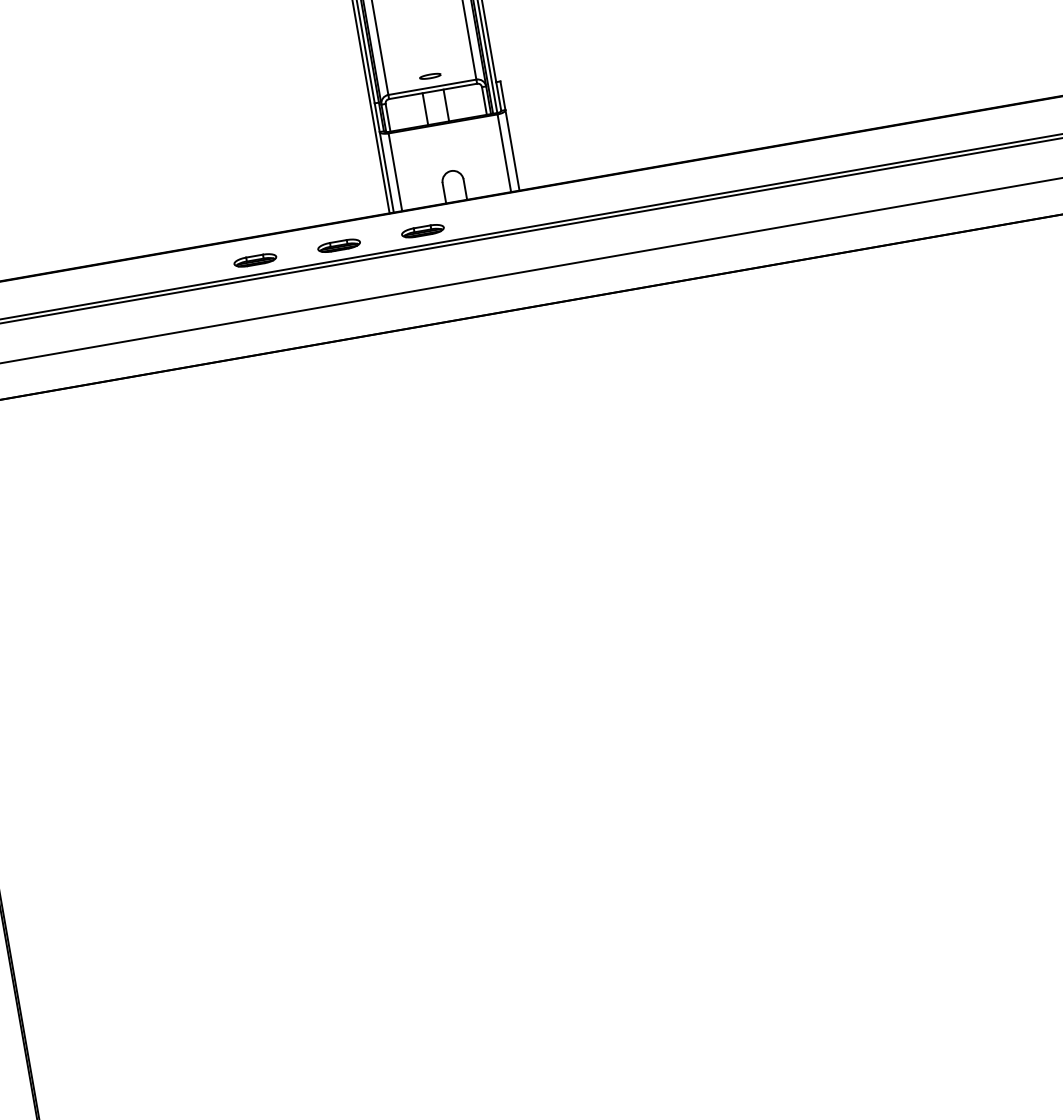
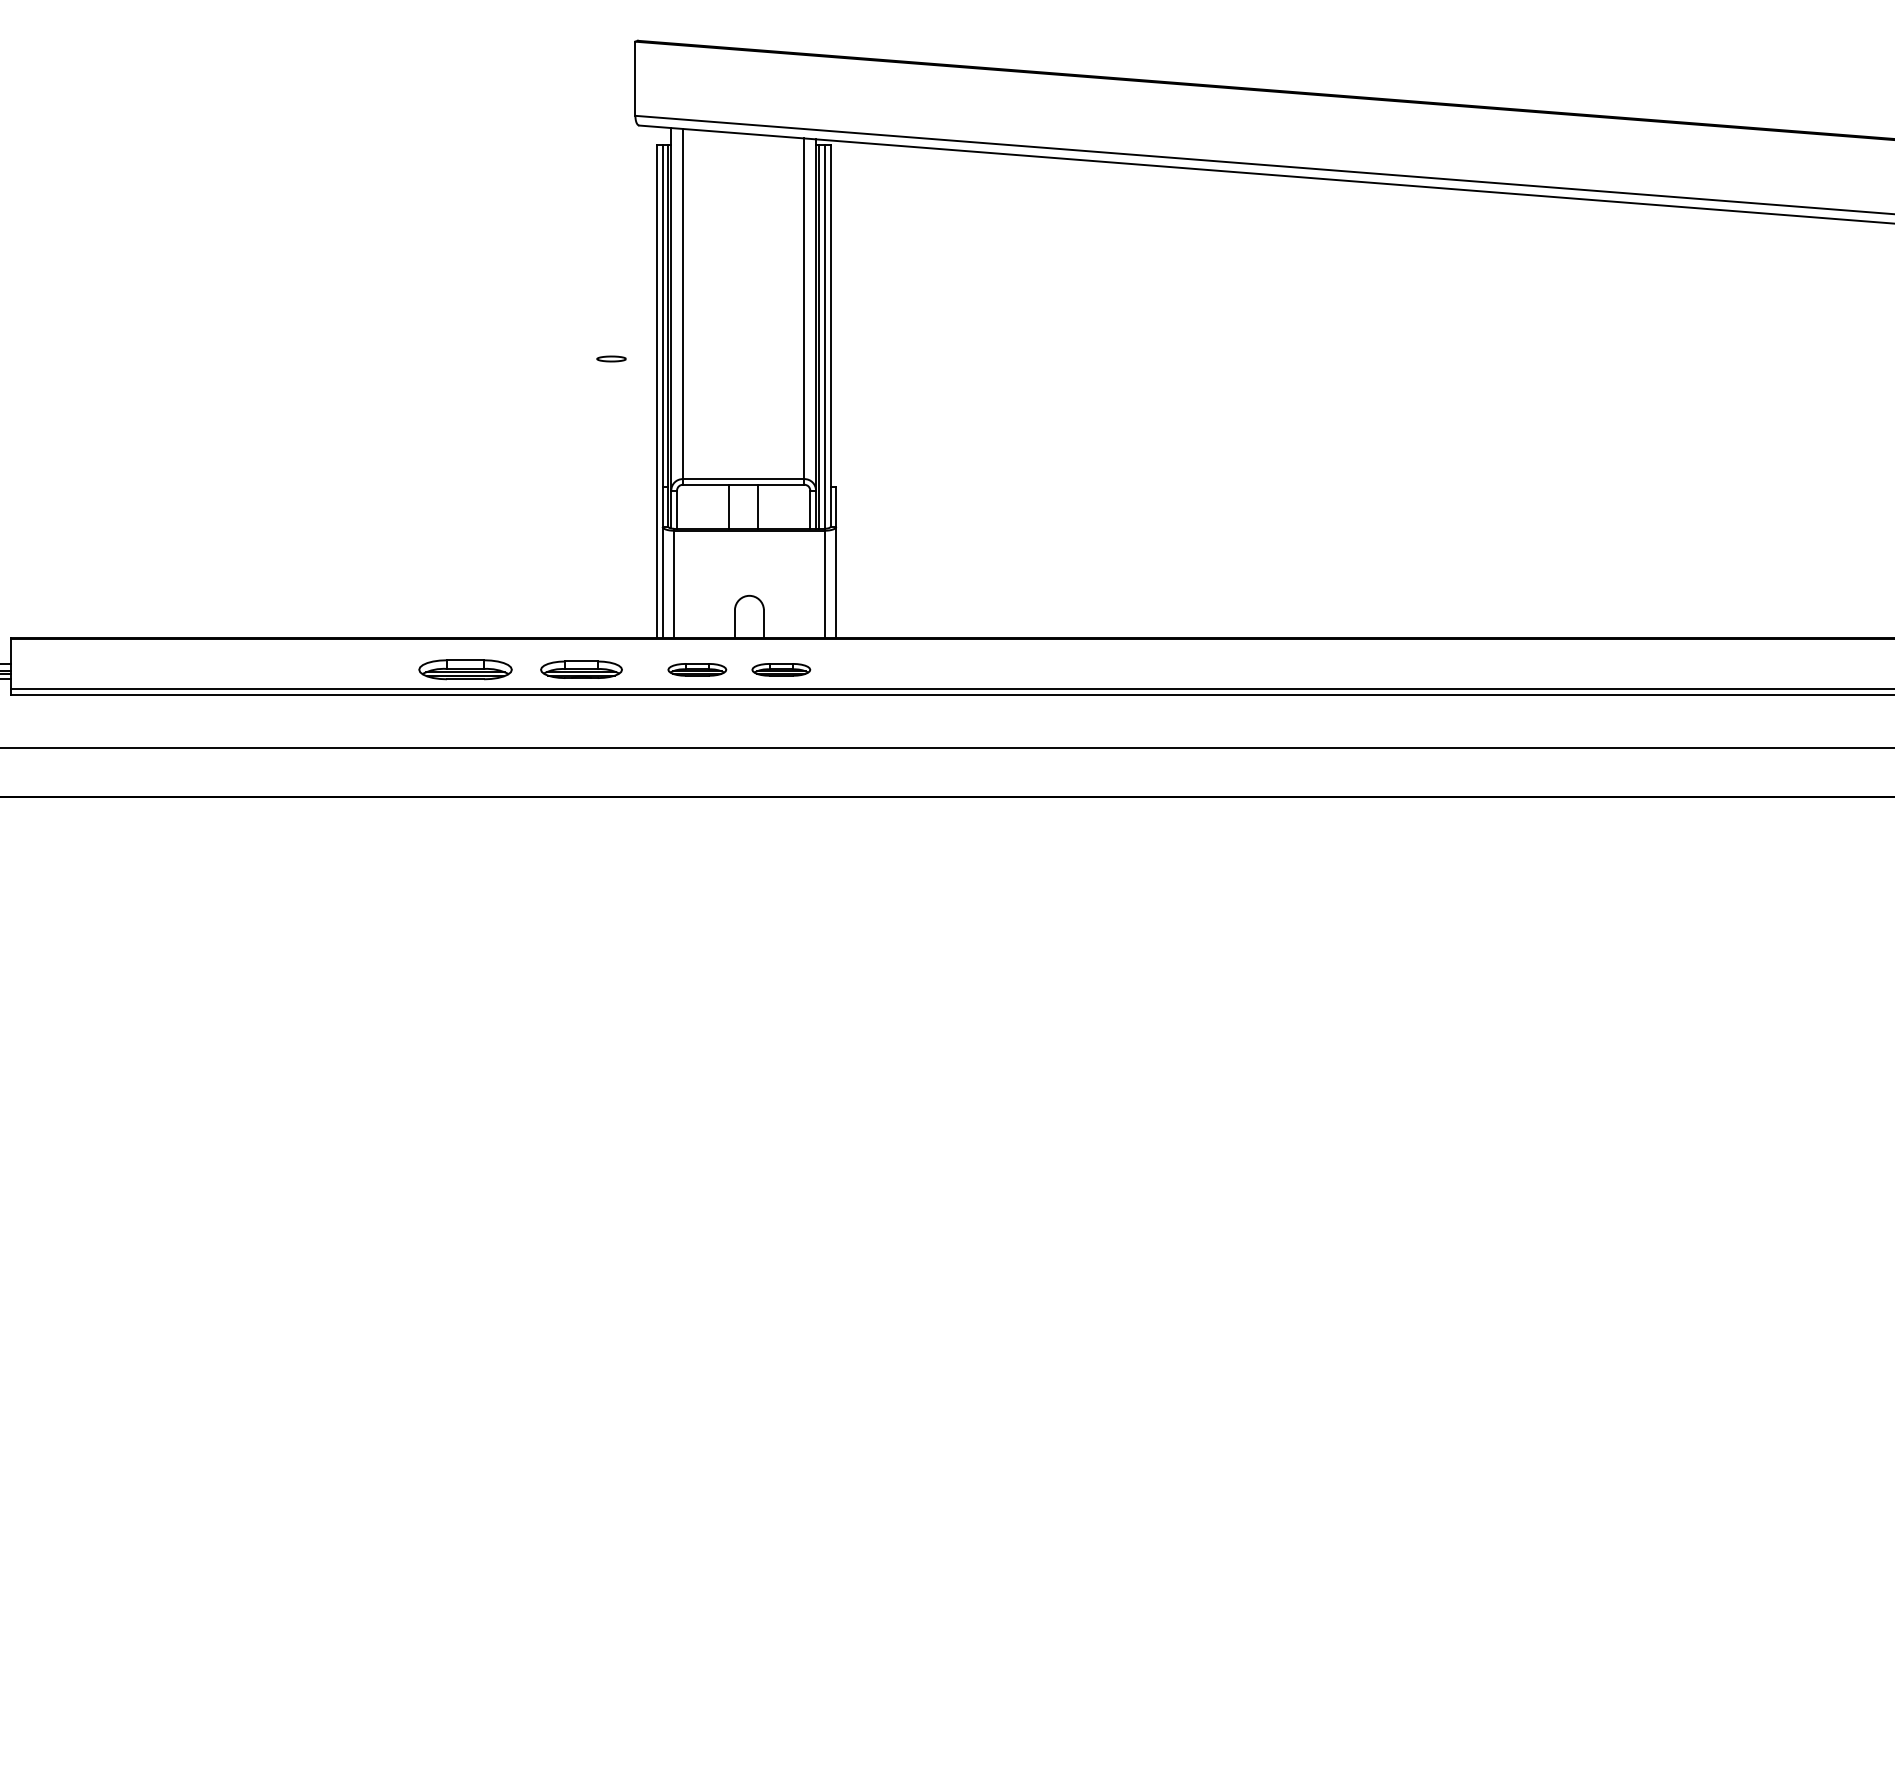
part: (430, 76) -> (611, 358), moved
part: (483, 220) -> (781, 669), added
part: (339, 245) -> (581, 669), size x1.4
part: (255, 260) -> (465, 669), size x1.6

